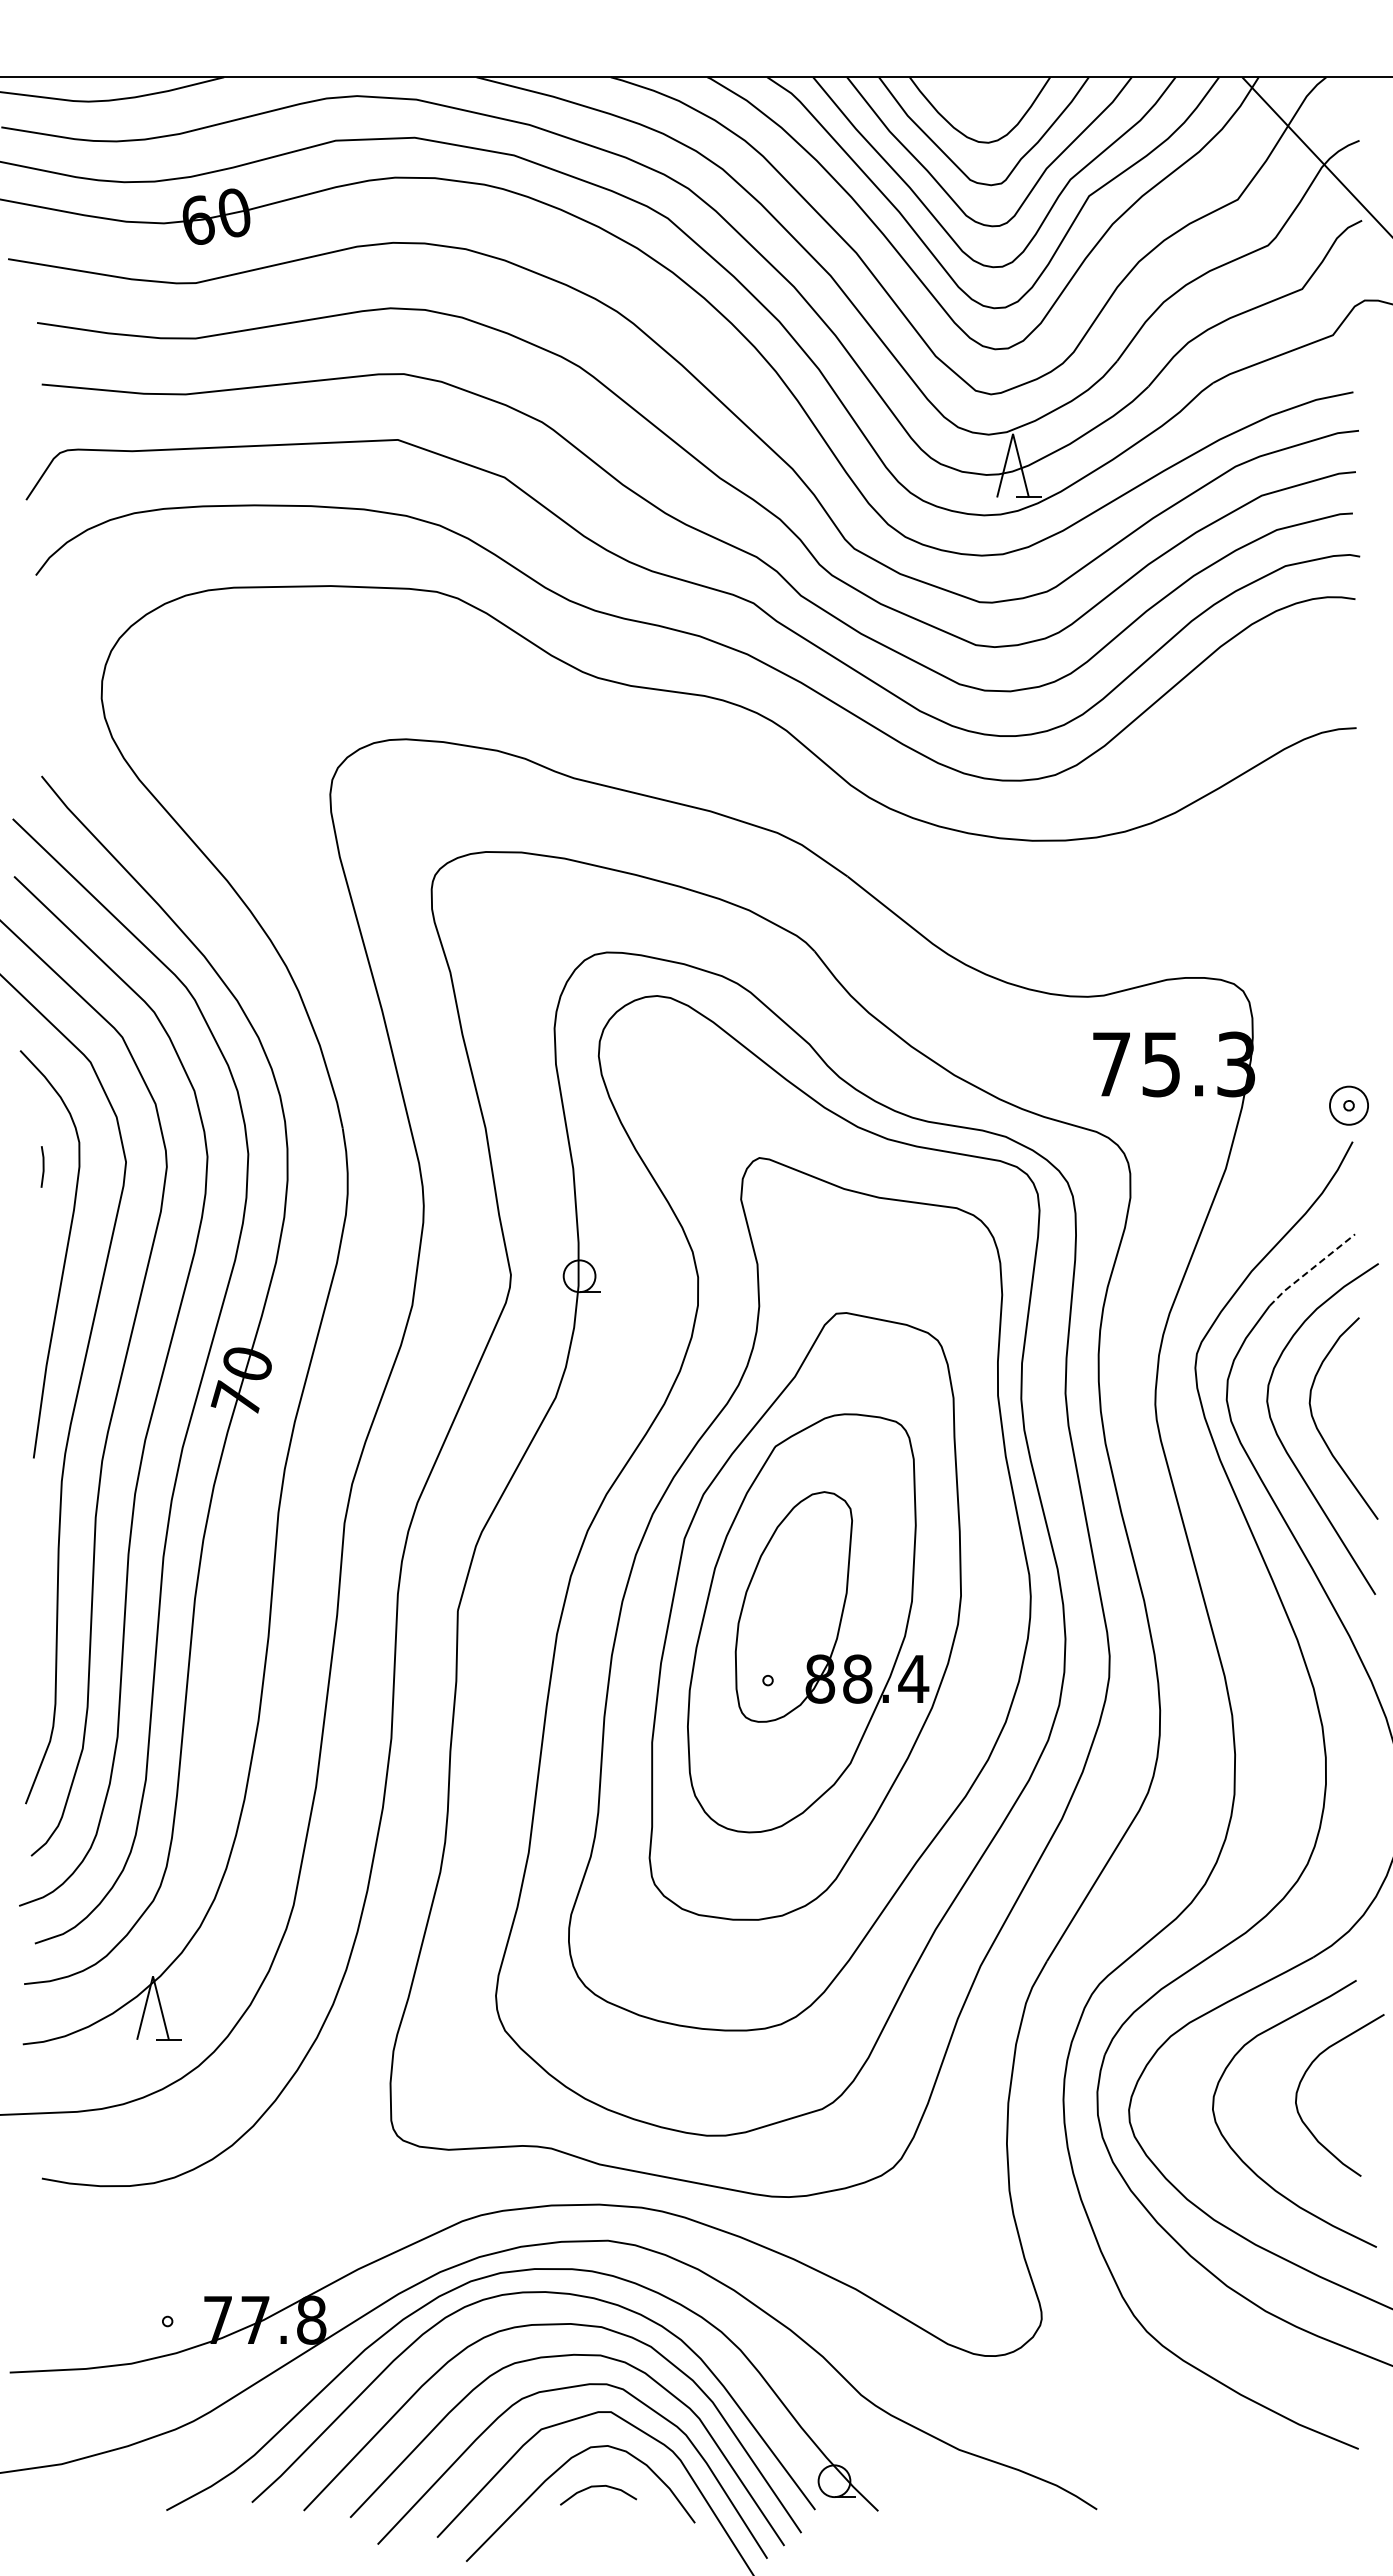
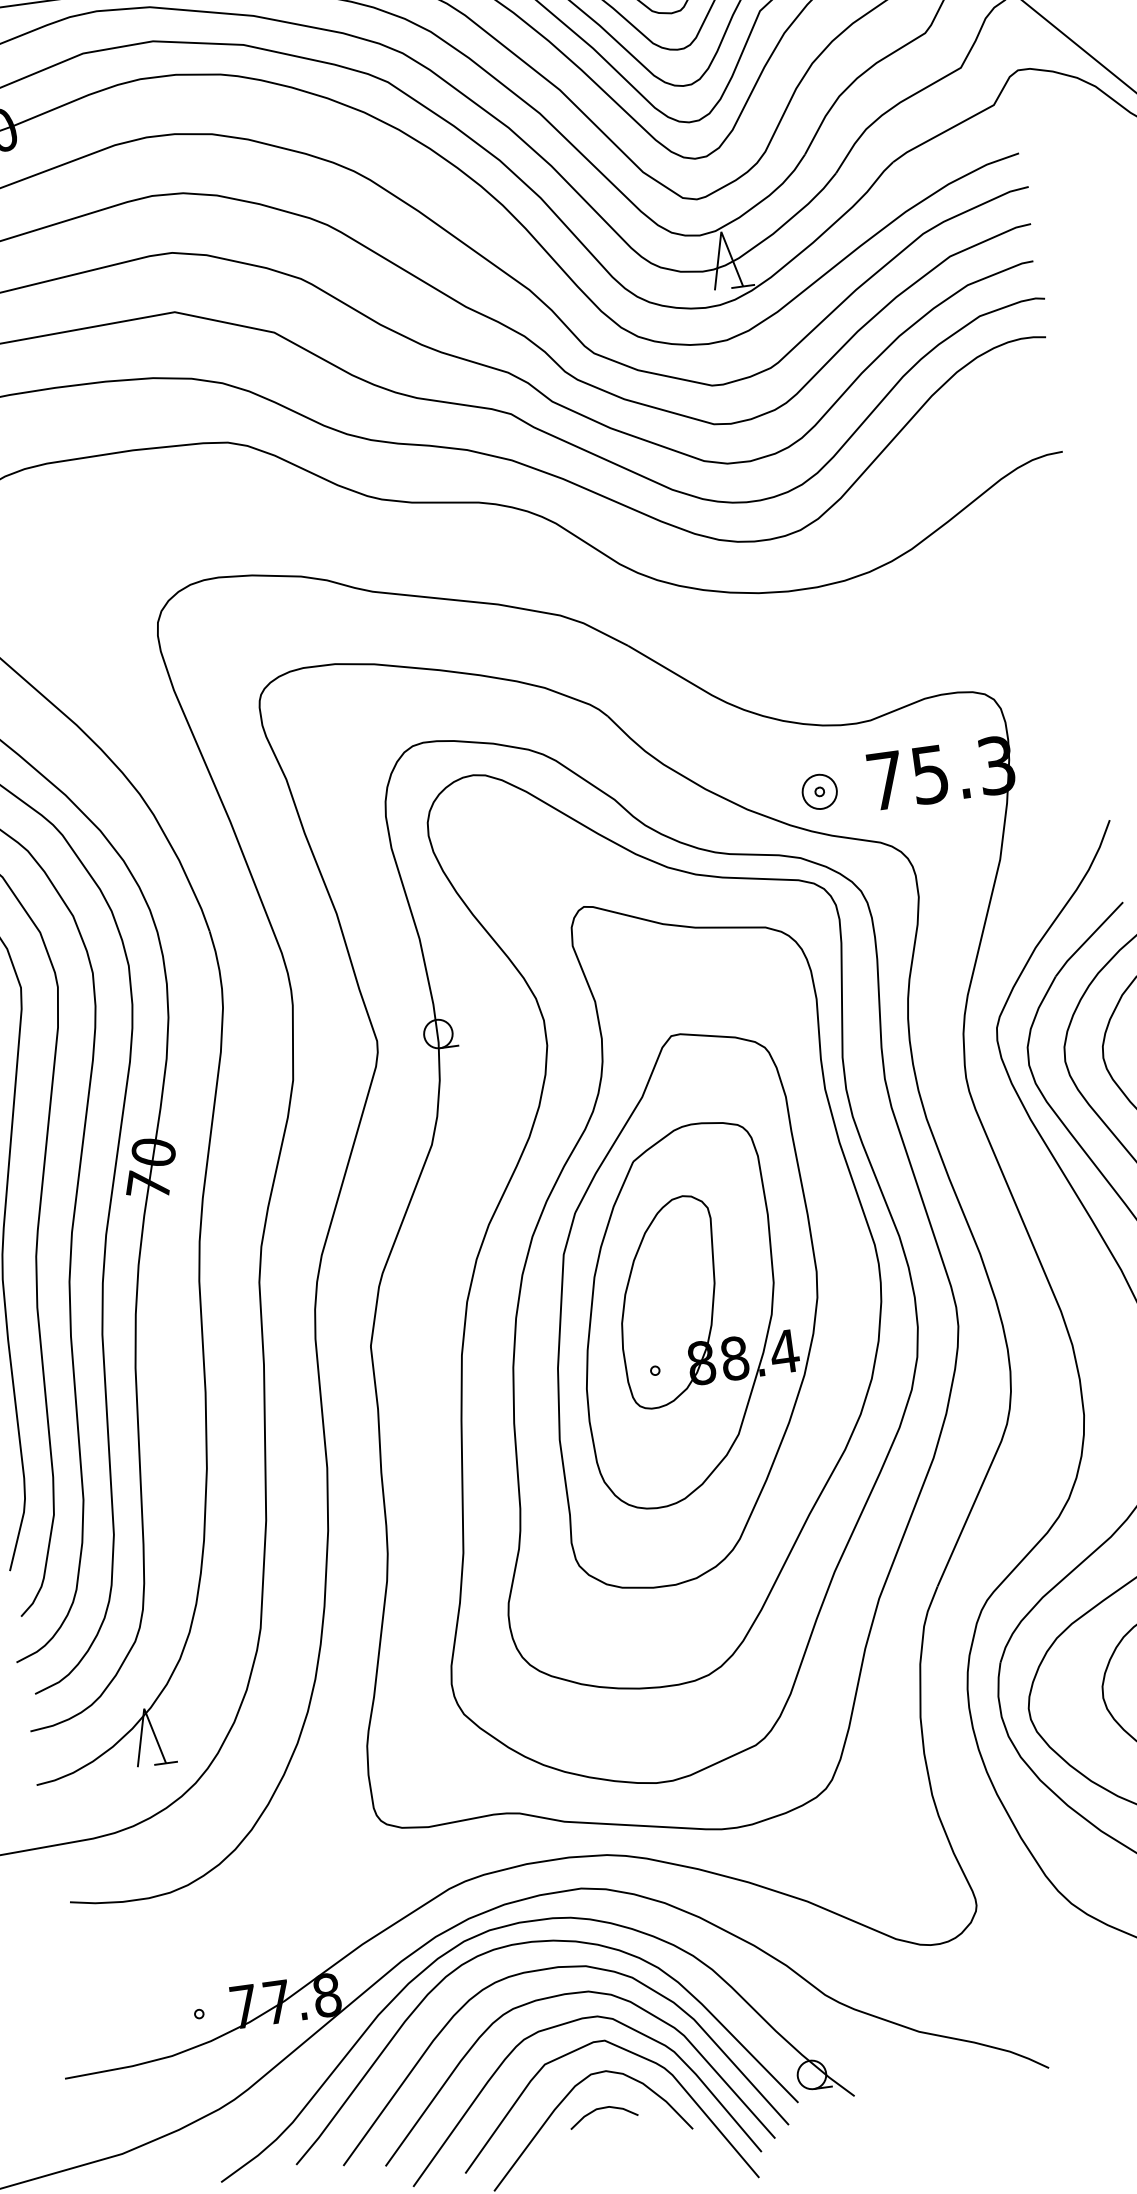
part: (1348, 1105) -> (819, 791), moved
line: (1310, 1269) -> (1087, 938), dashed -> solid

